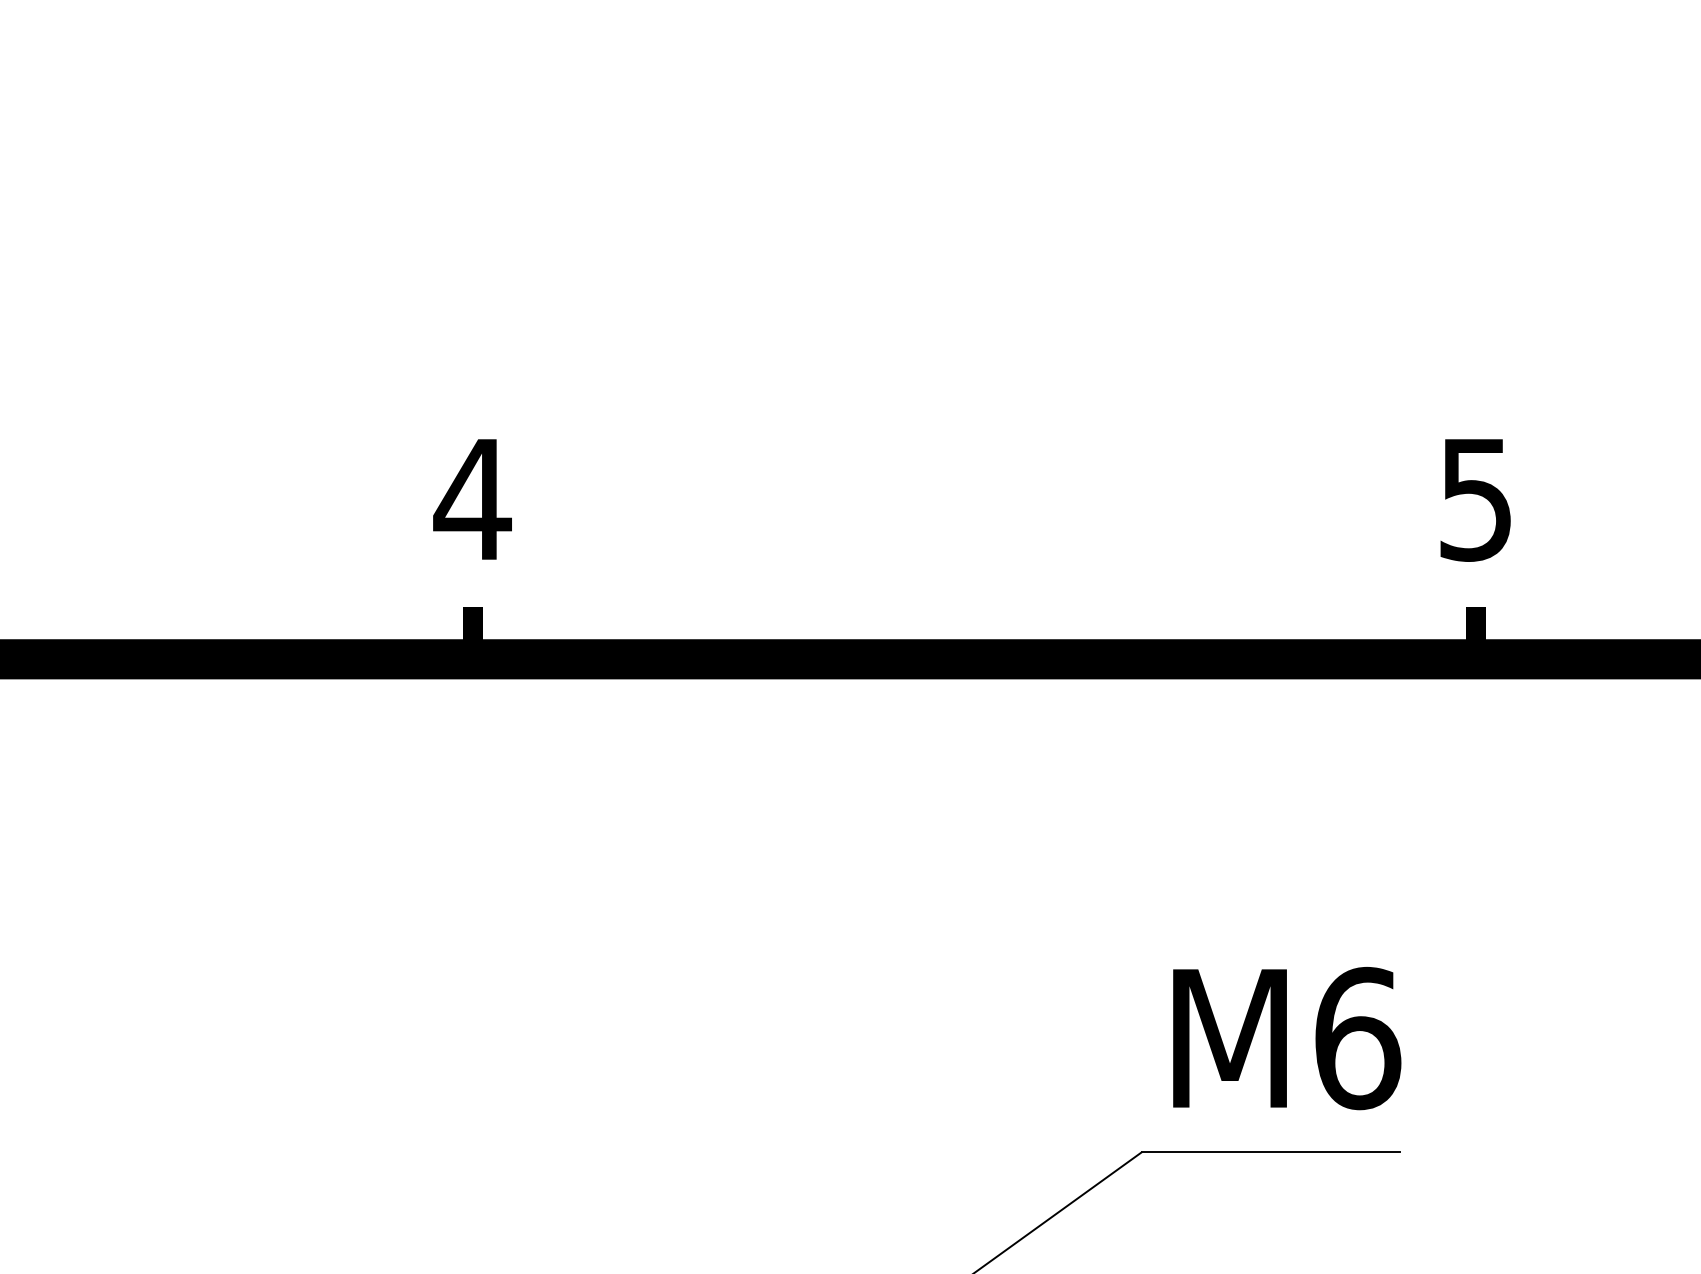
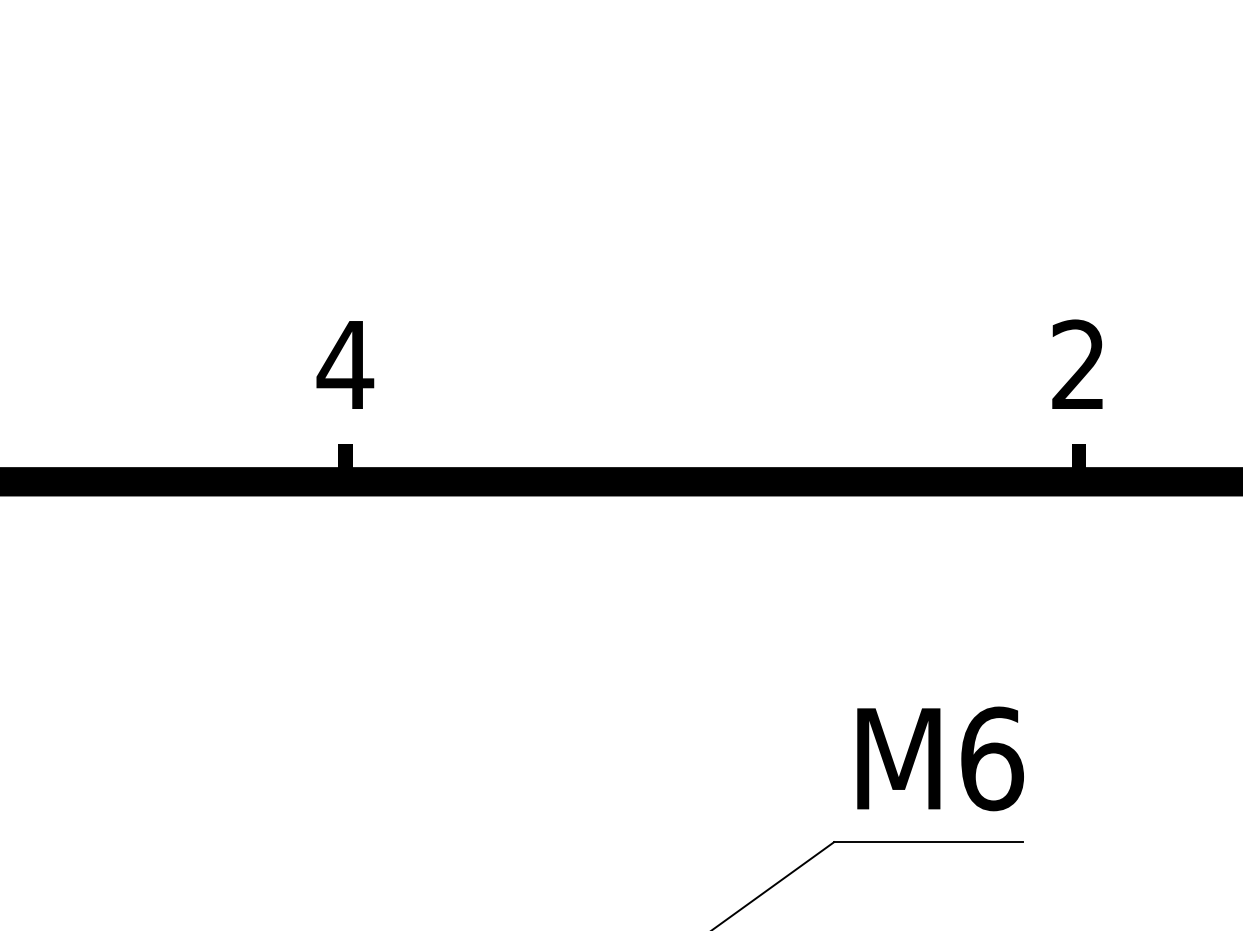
text: (1475, 499) -> (1078, 365), 5 -> 2

